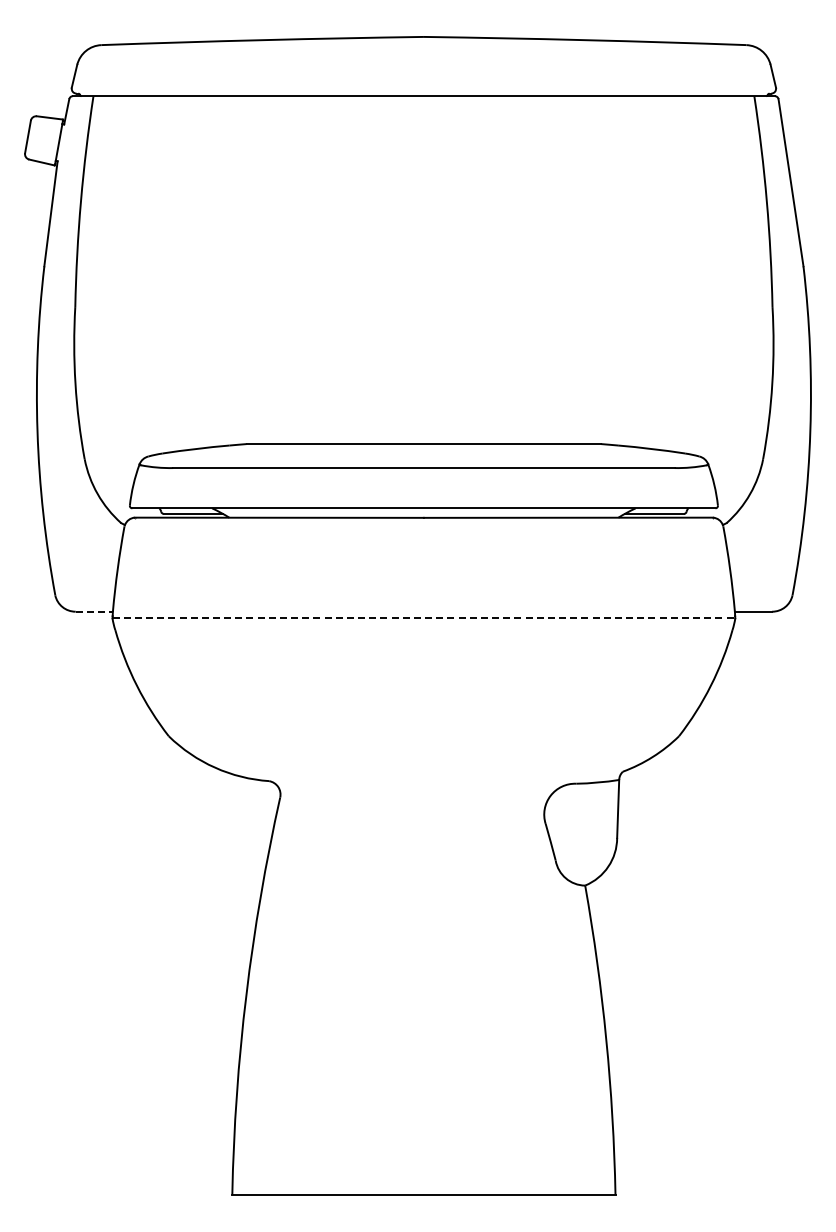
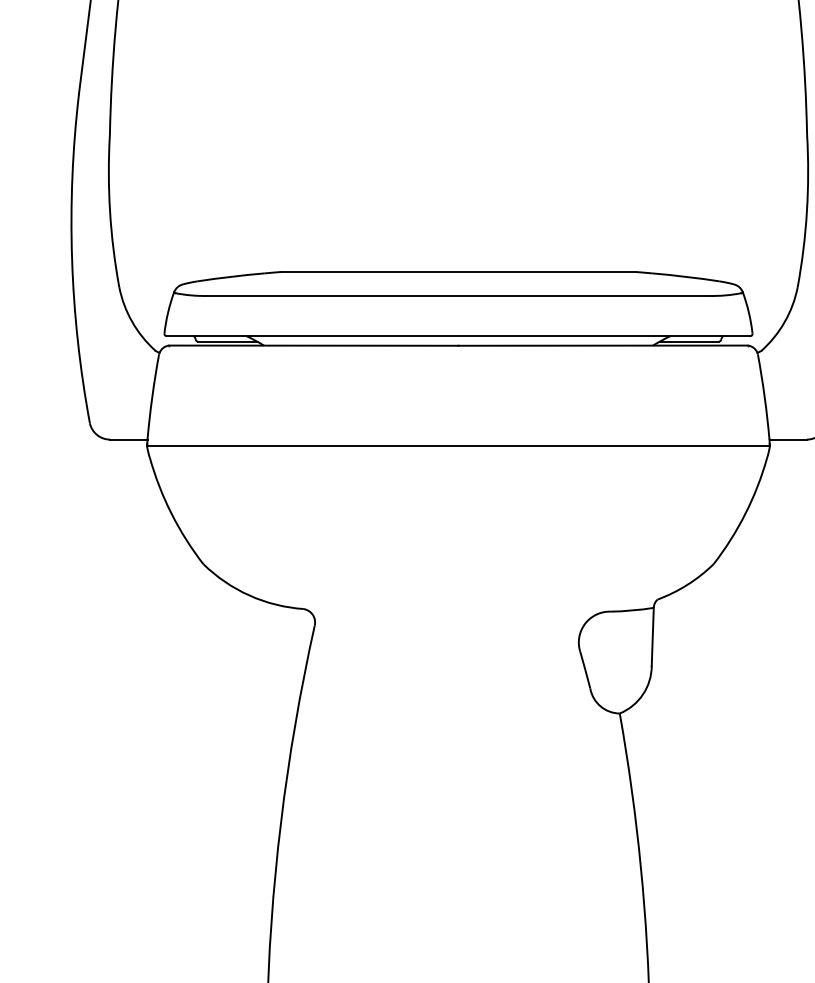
line: (94, 611) -> (129, 439), dashed -> solid
line: (424, 618) -> (459, 446), dashed -> solid

